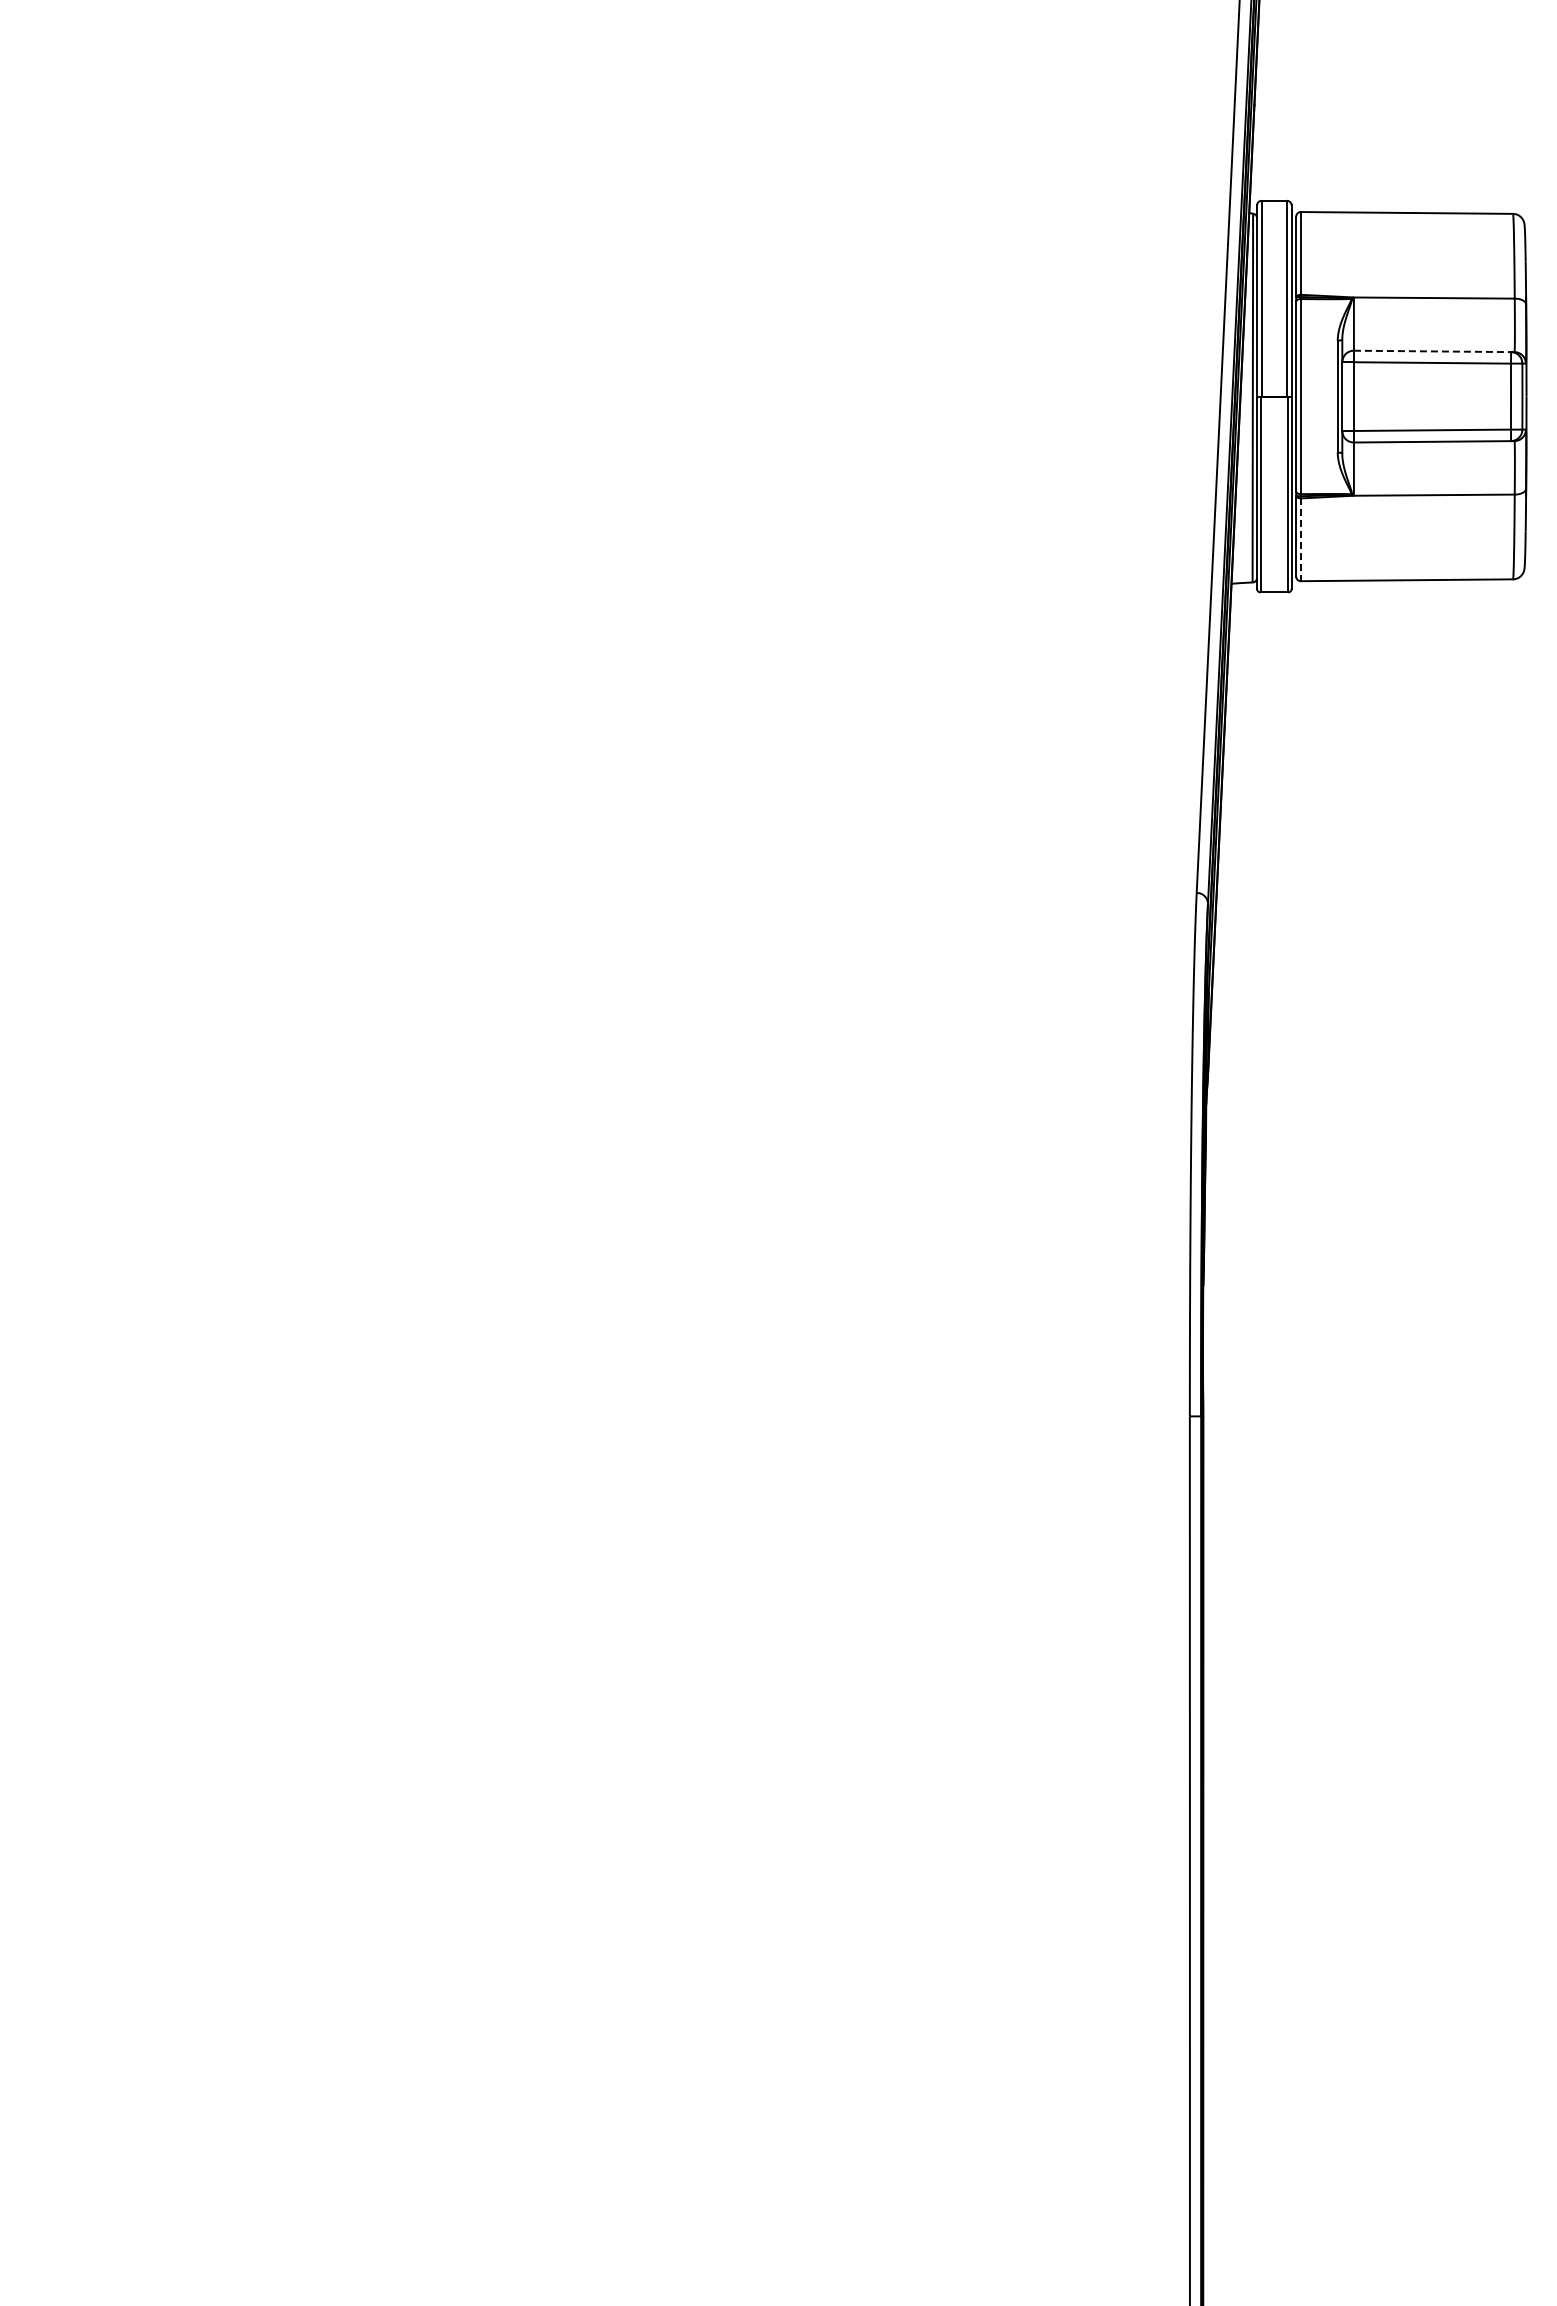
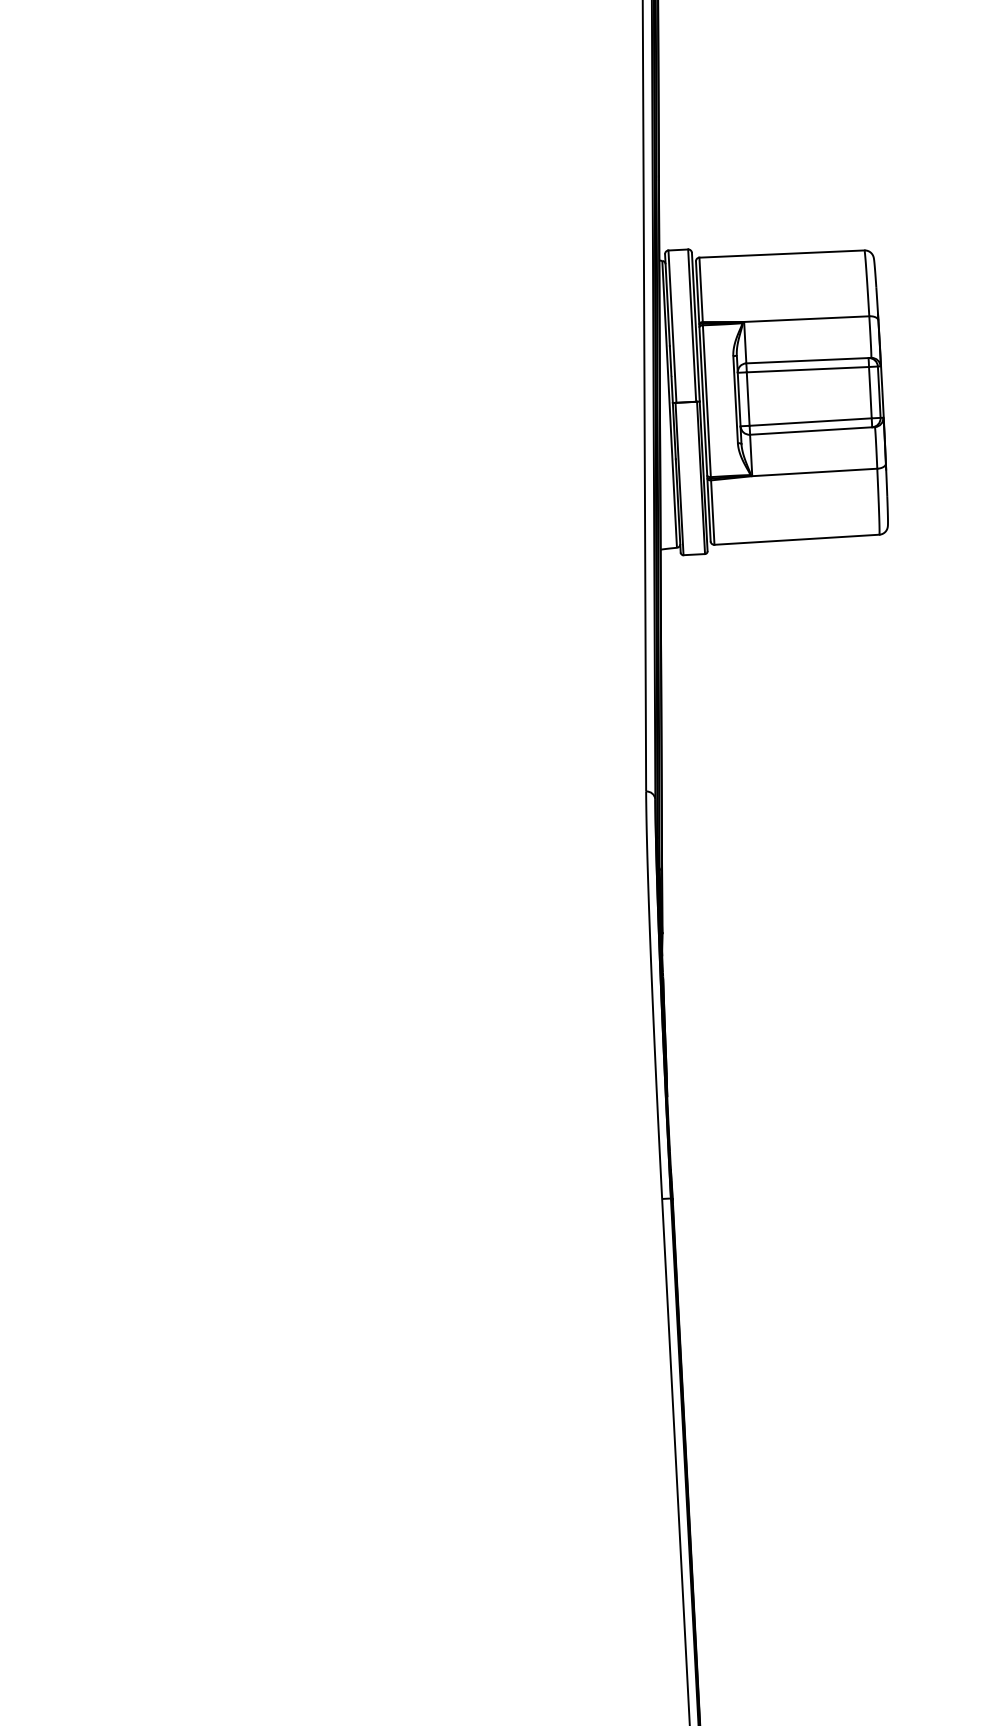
line: (1432, 351) -> (807, 360), dashed -> solid
line: (1300, 540) -> (712, 513), dashed -> solid

